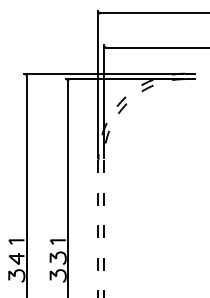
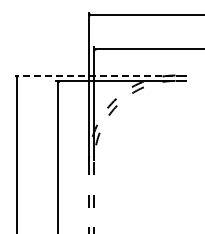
line: (103, 73) -> (93, 75), solid -> dashed

